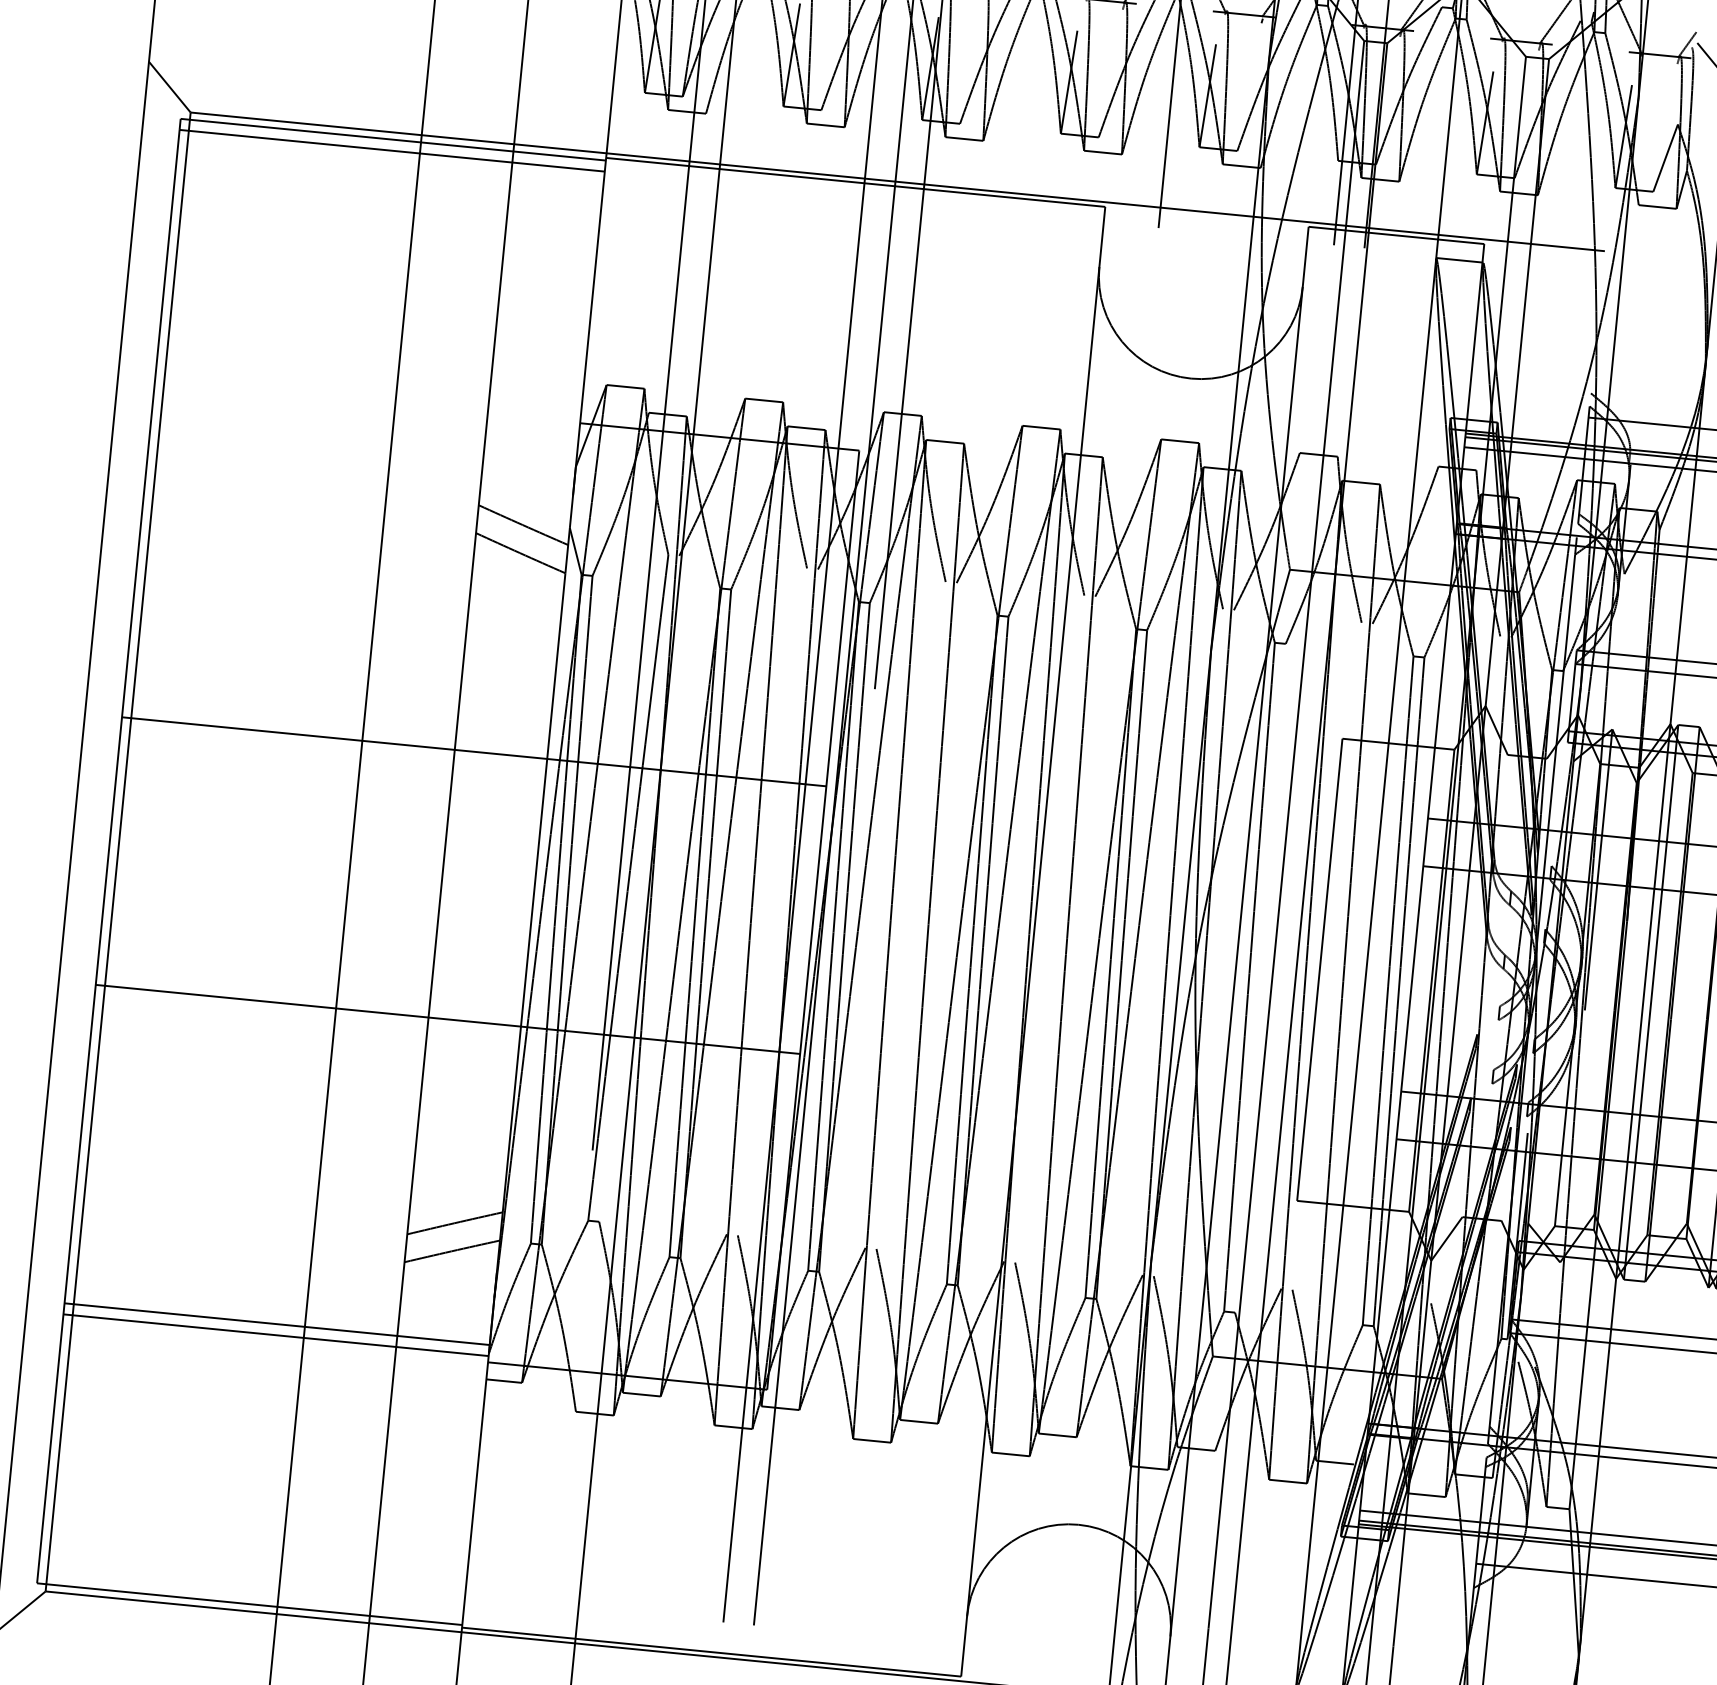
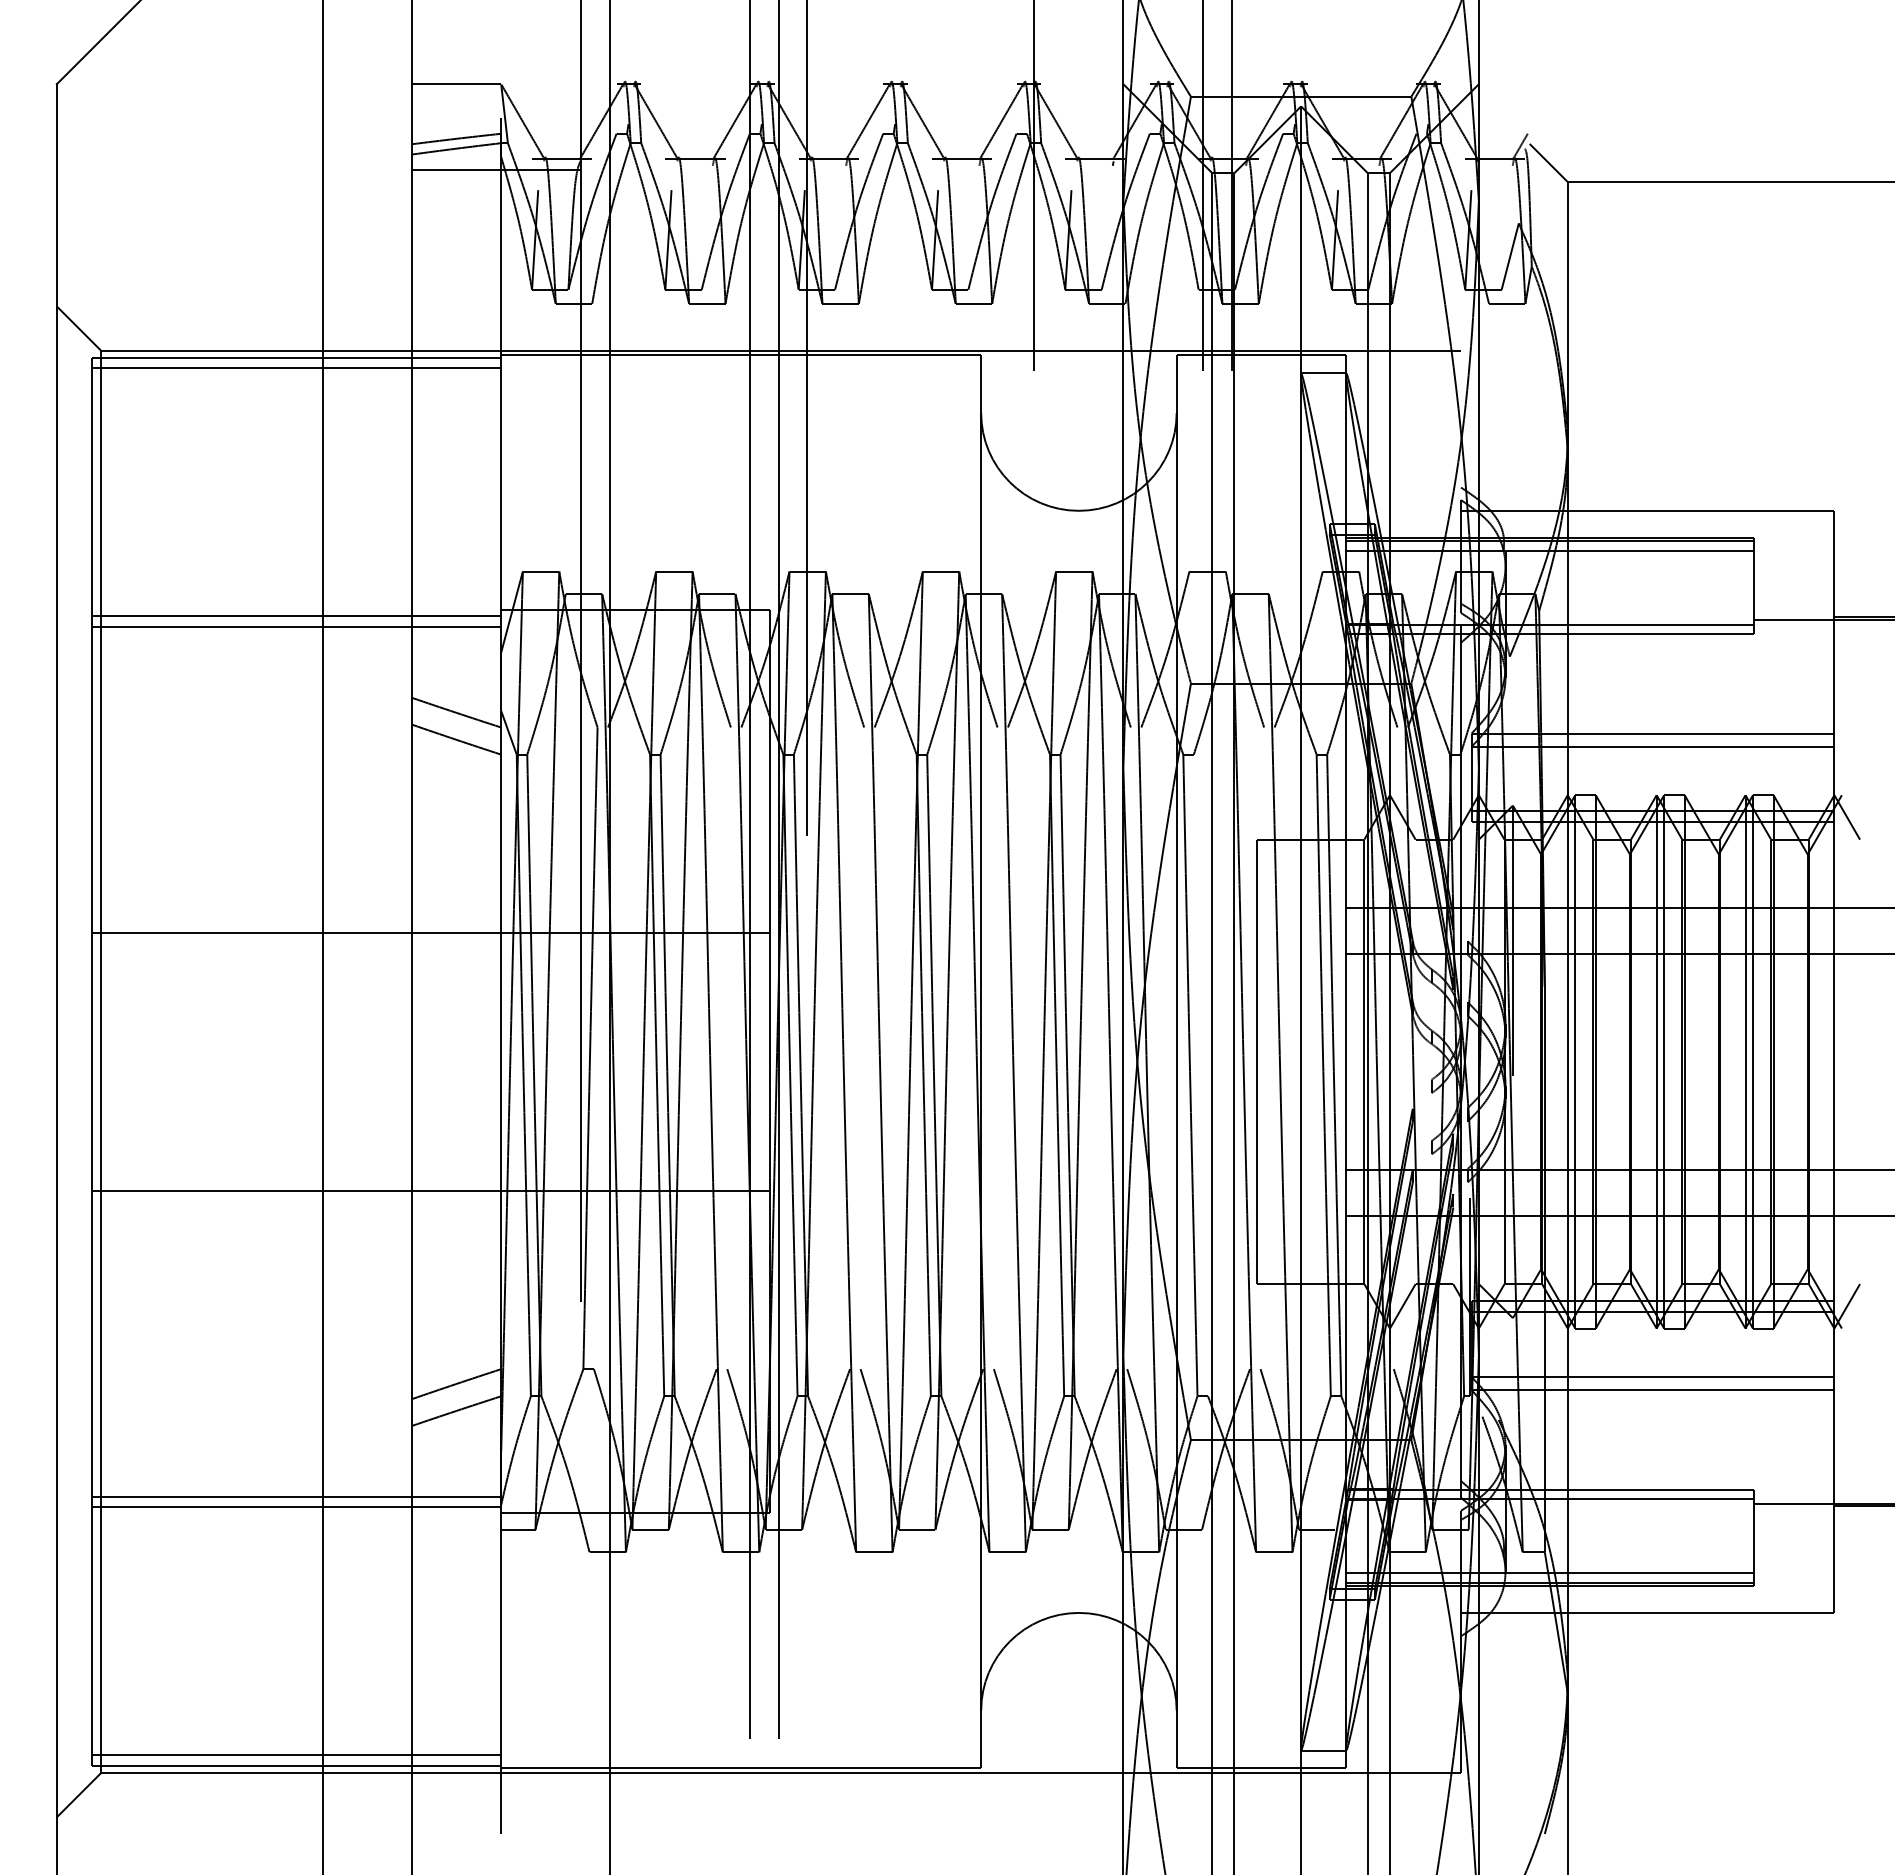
line: (366, 408) -> (296, 616), added
line: (365, 420) -> (296, 627), added
line: (250, 1593) -> (296, 1755), added

